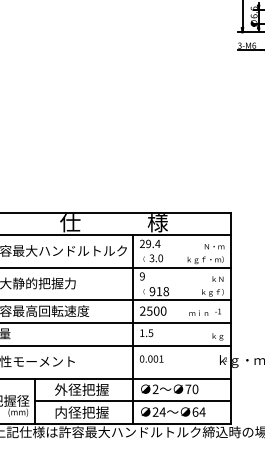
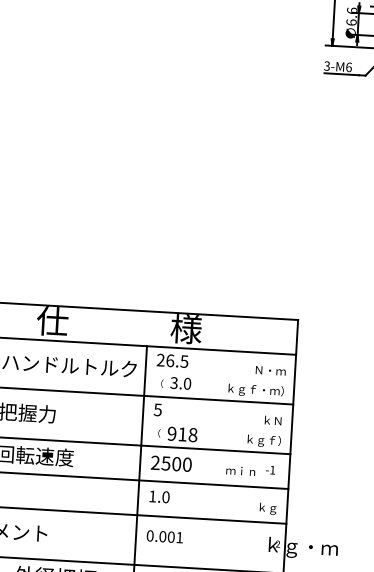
text: (153, 243) -> (177, 360), 29.4 -> 26.5
text: (141, 276) -> (156, 409), 9 -> 5
text: (150, 332) -> (165, 496), 1.5 -> 1.0

